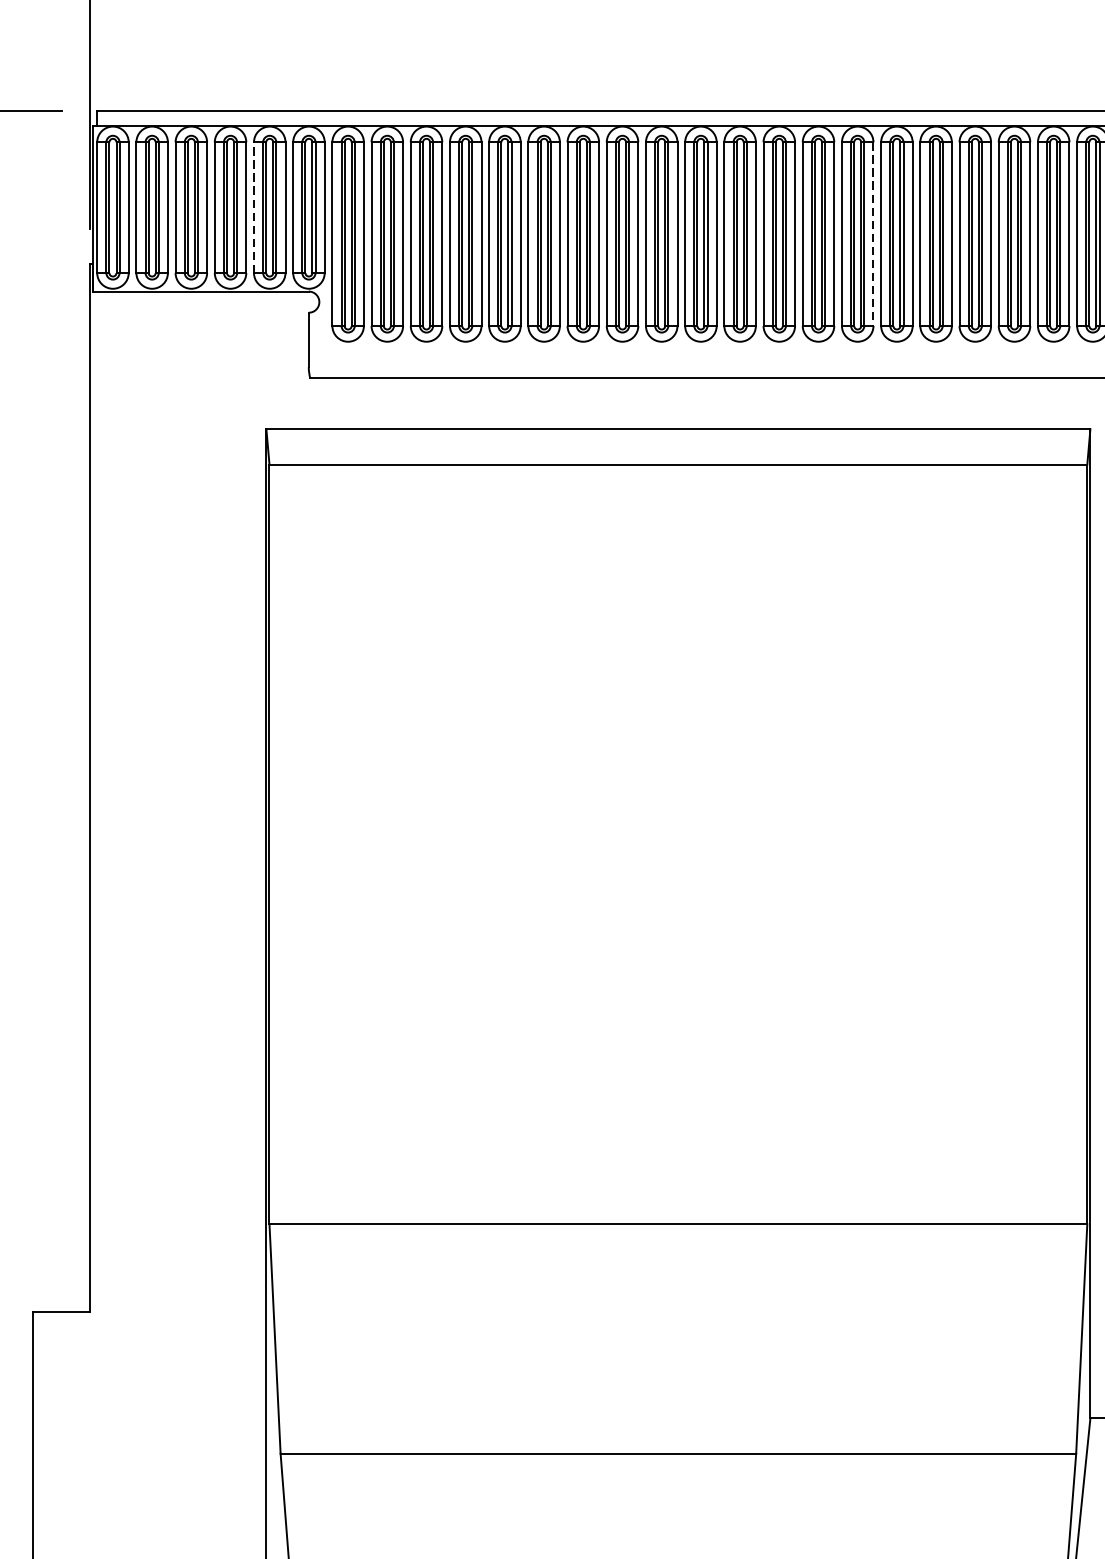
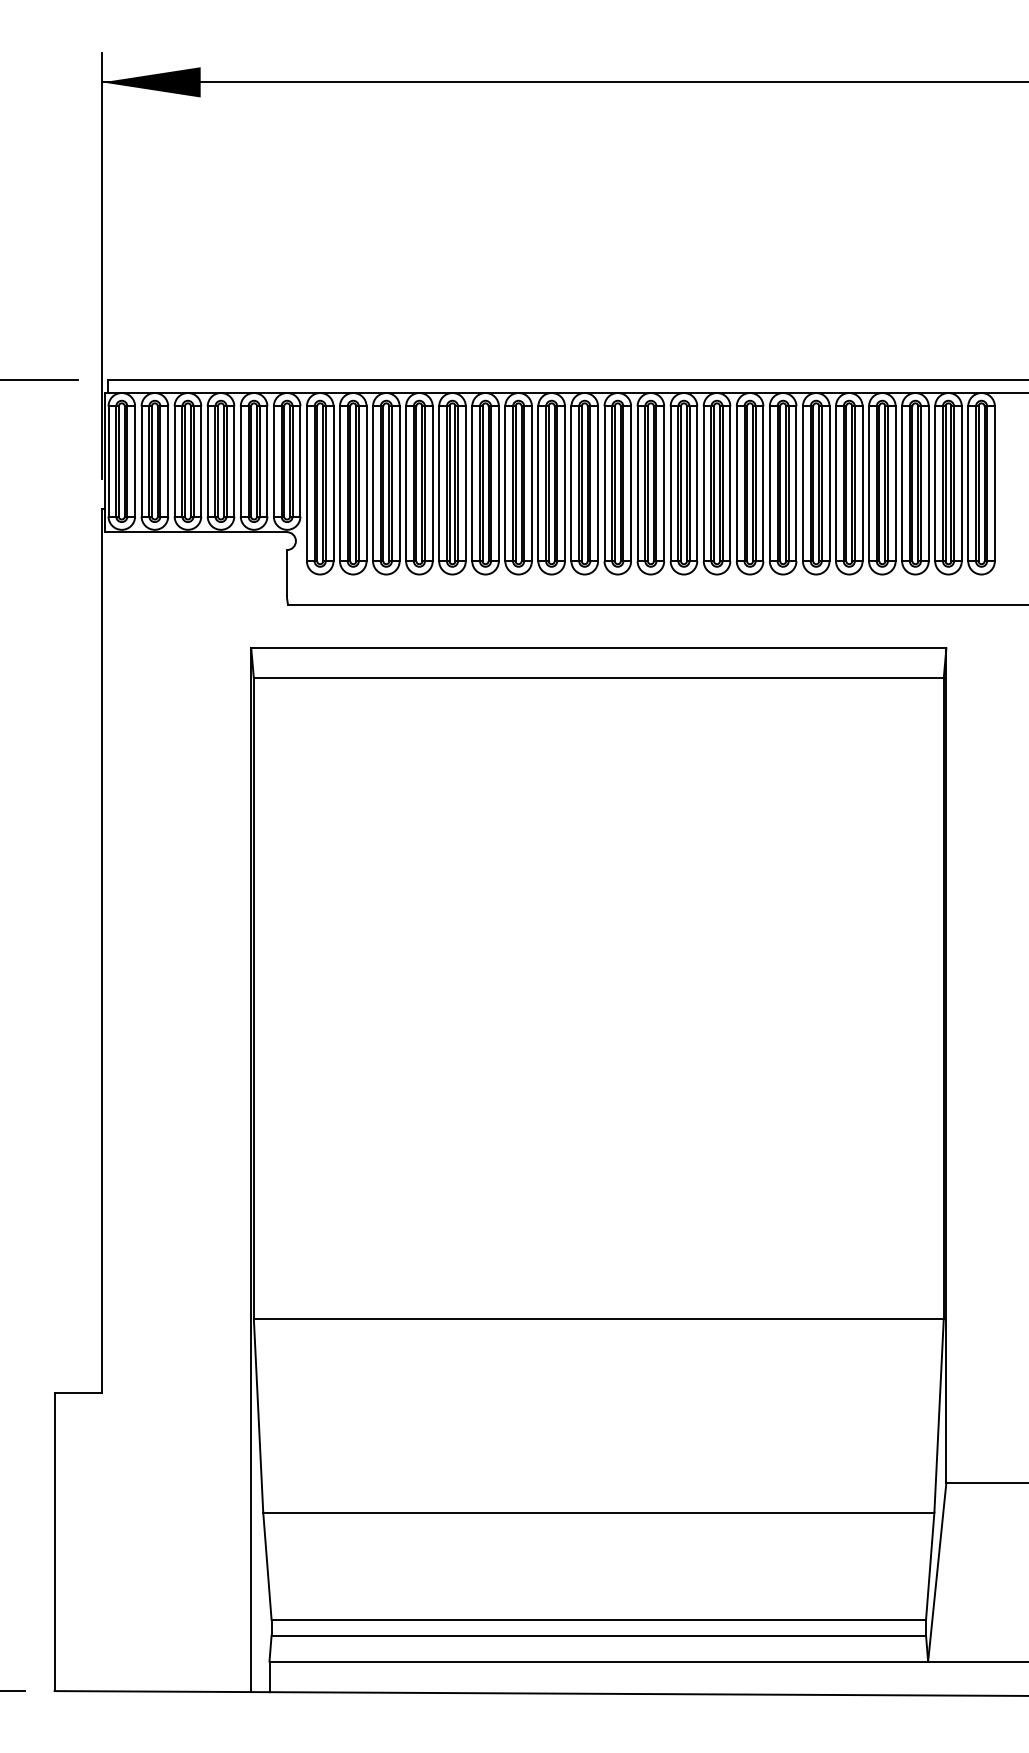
line: (253, 206) -> (240, 460), dashed -> solid
line: (873, 235) -> (763, 484), dashed -> solid

